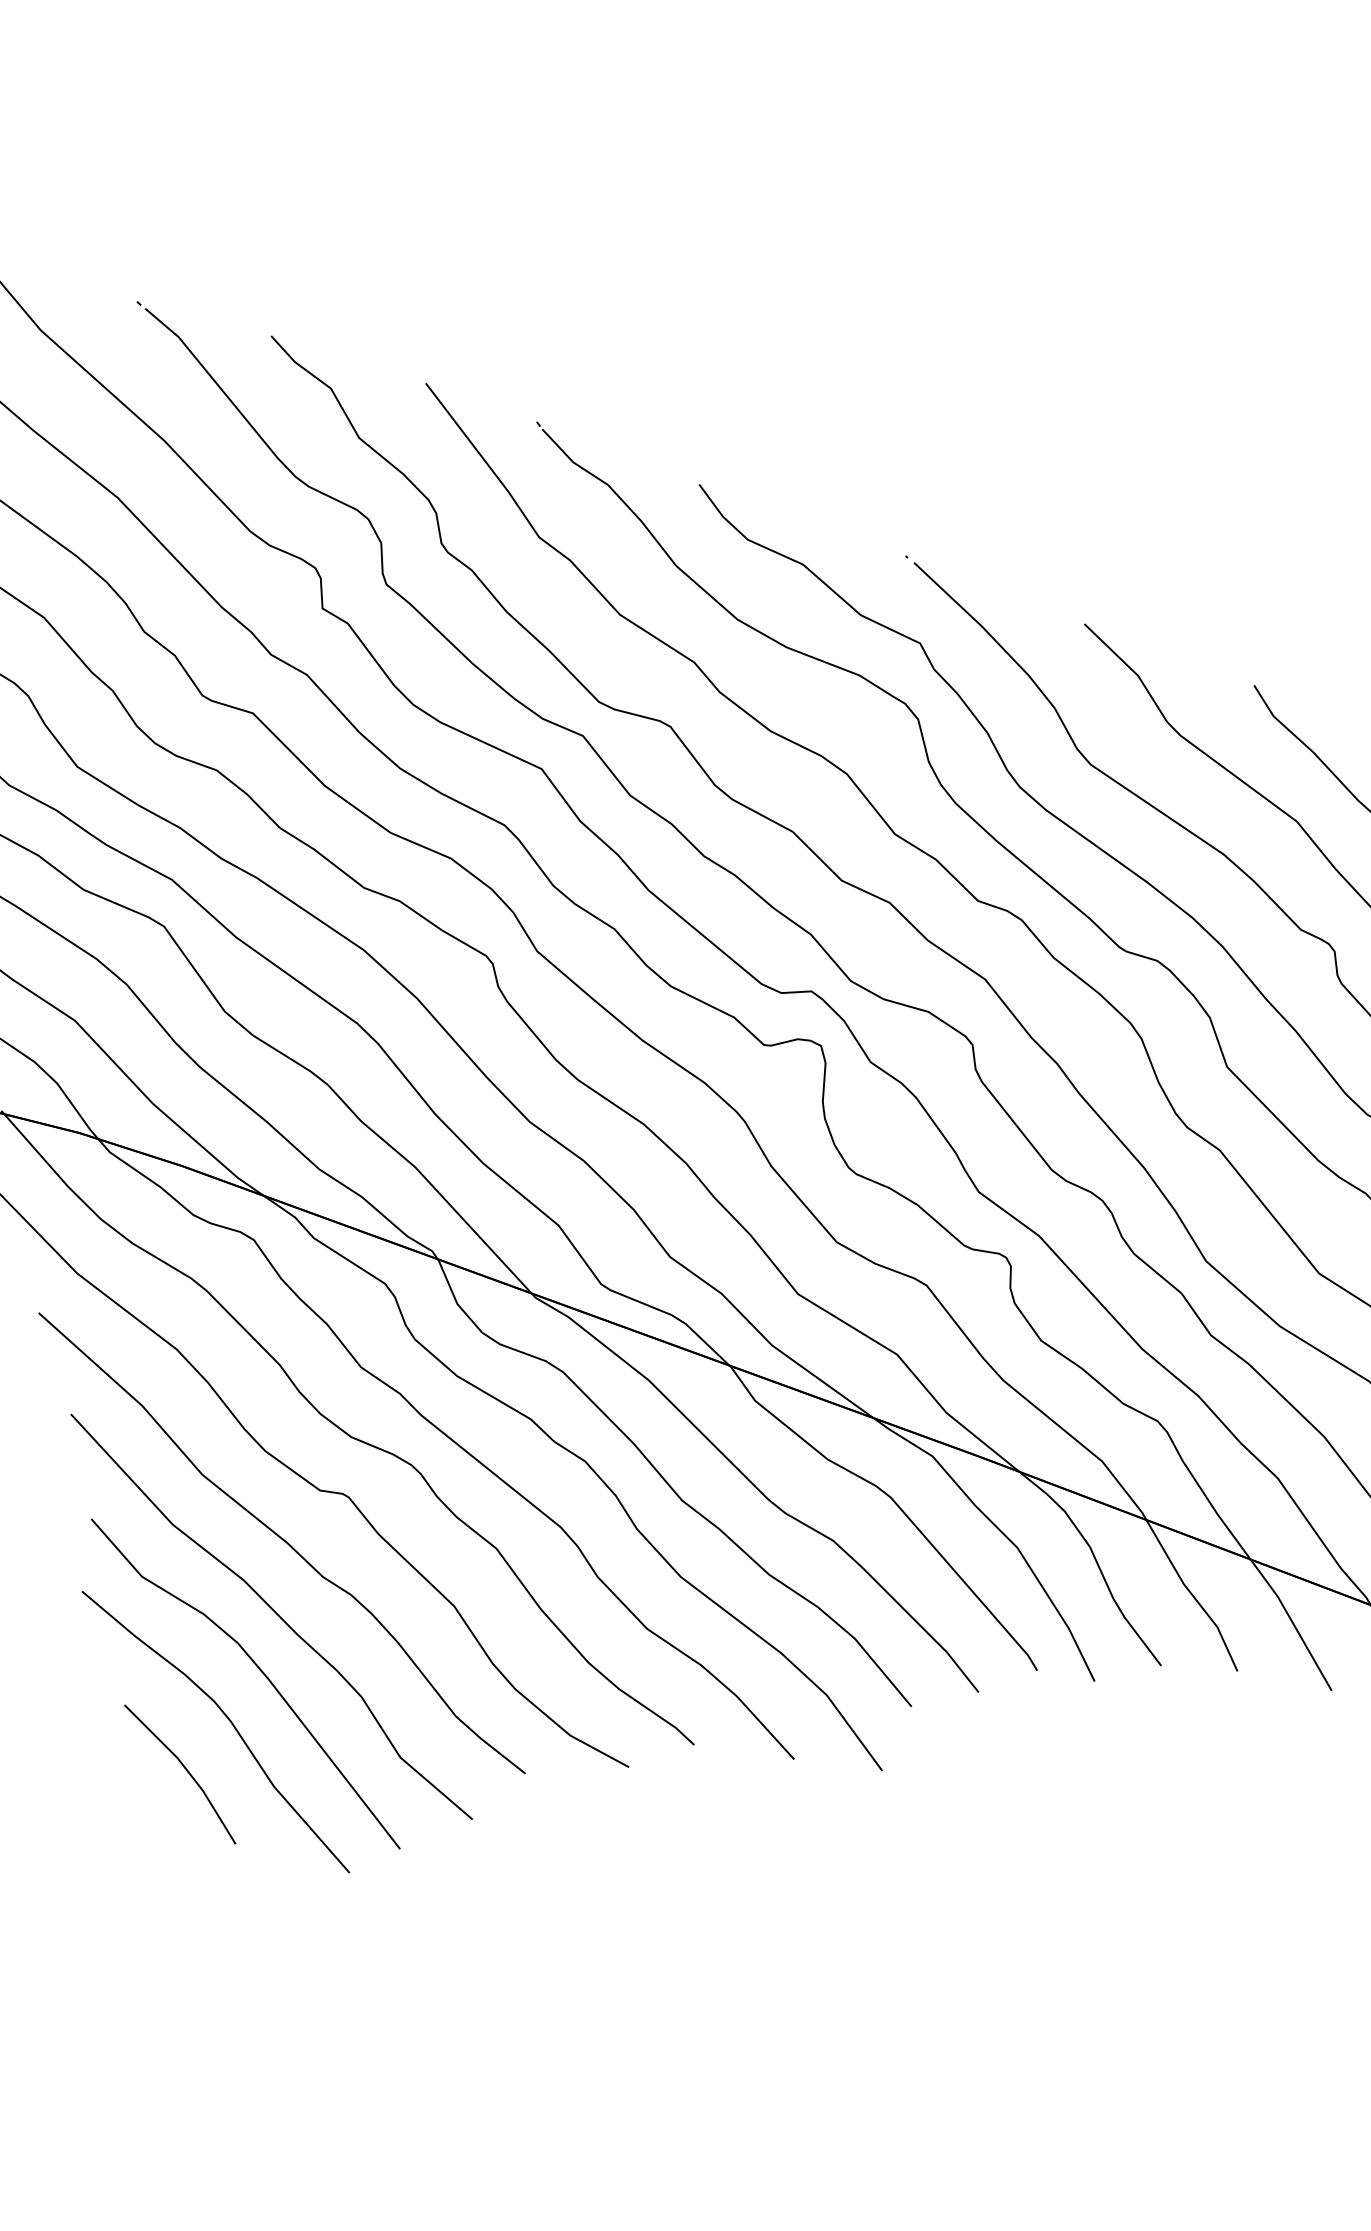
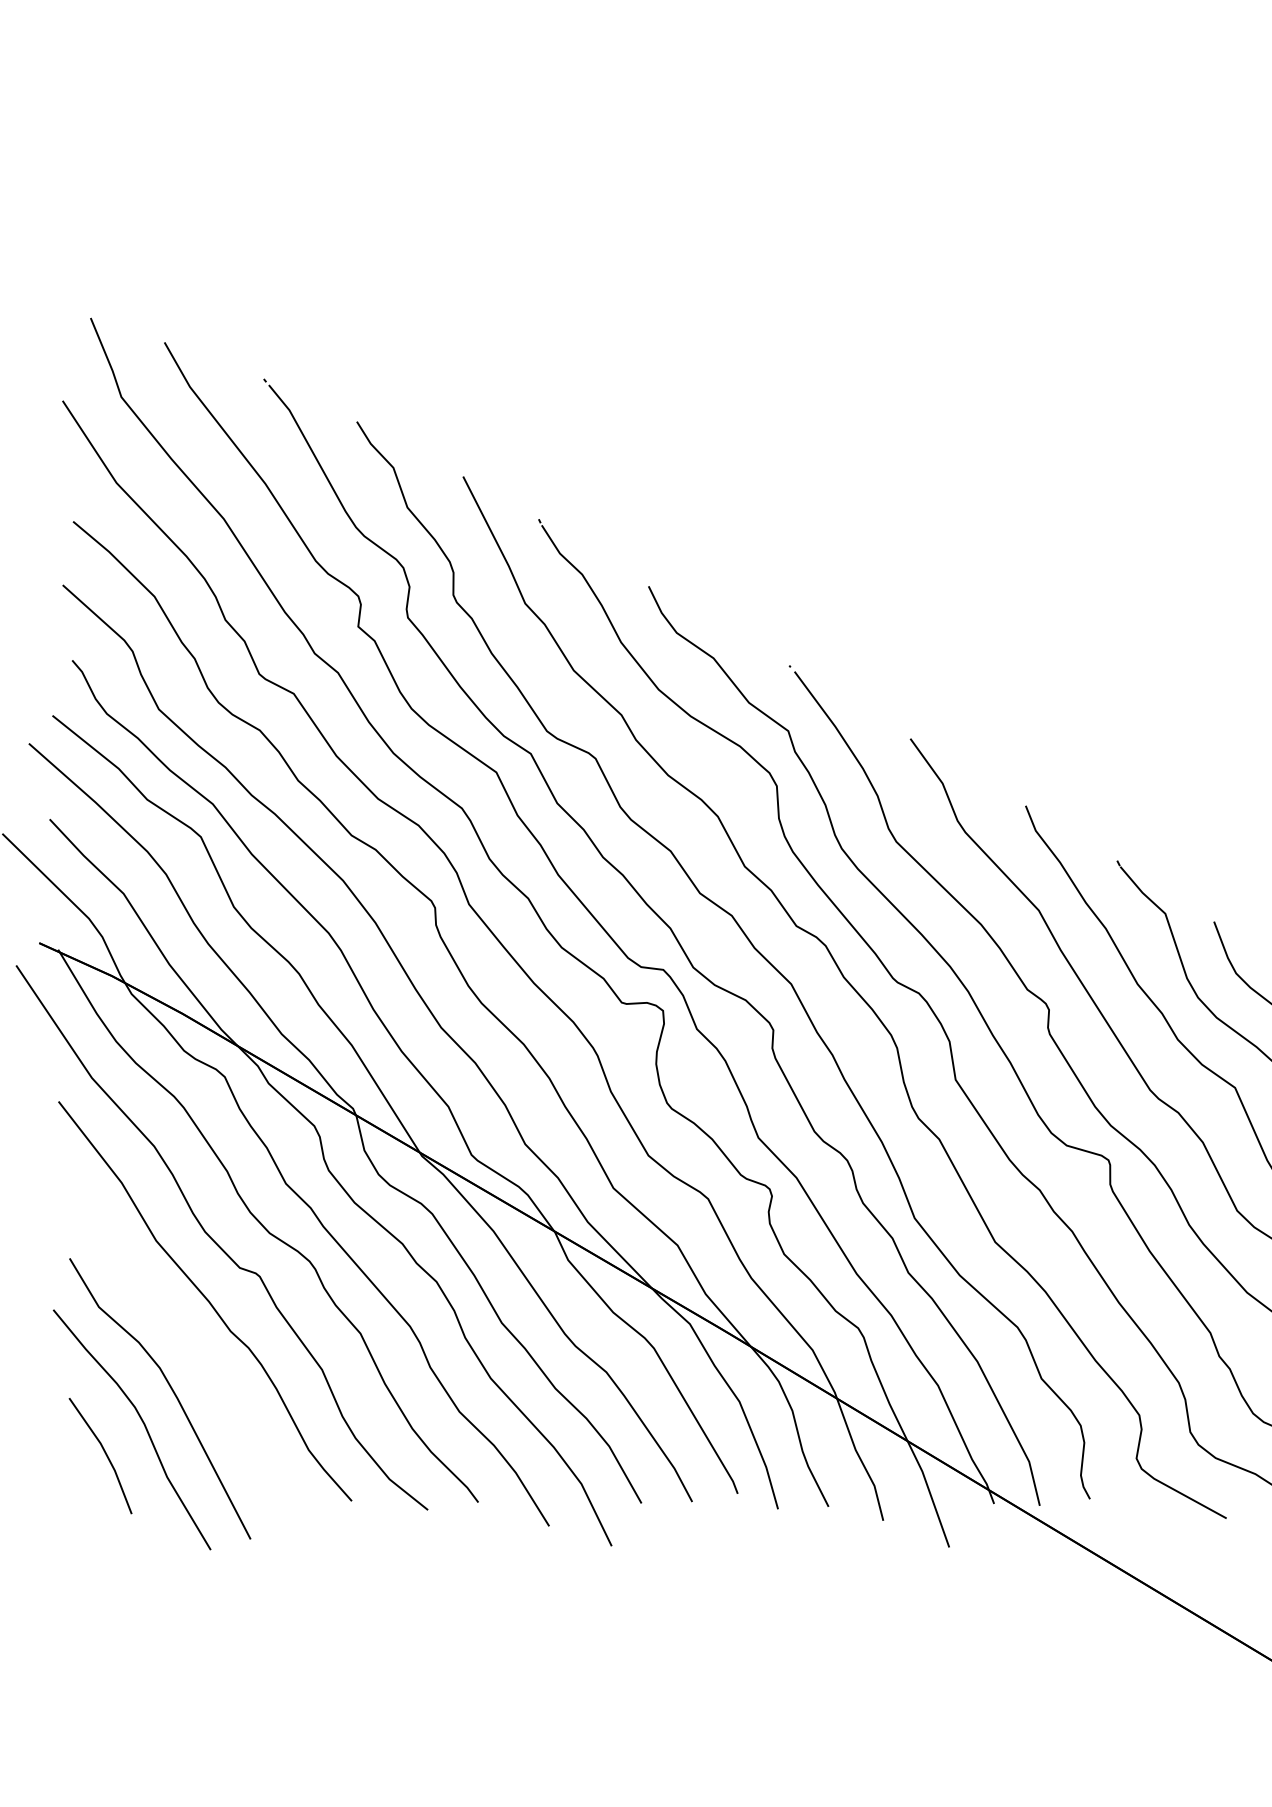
curve: (274, 1613) -> (190, 1351), removed

